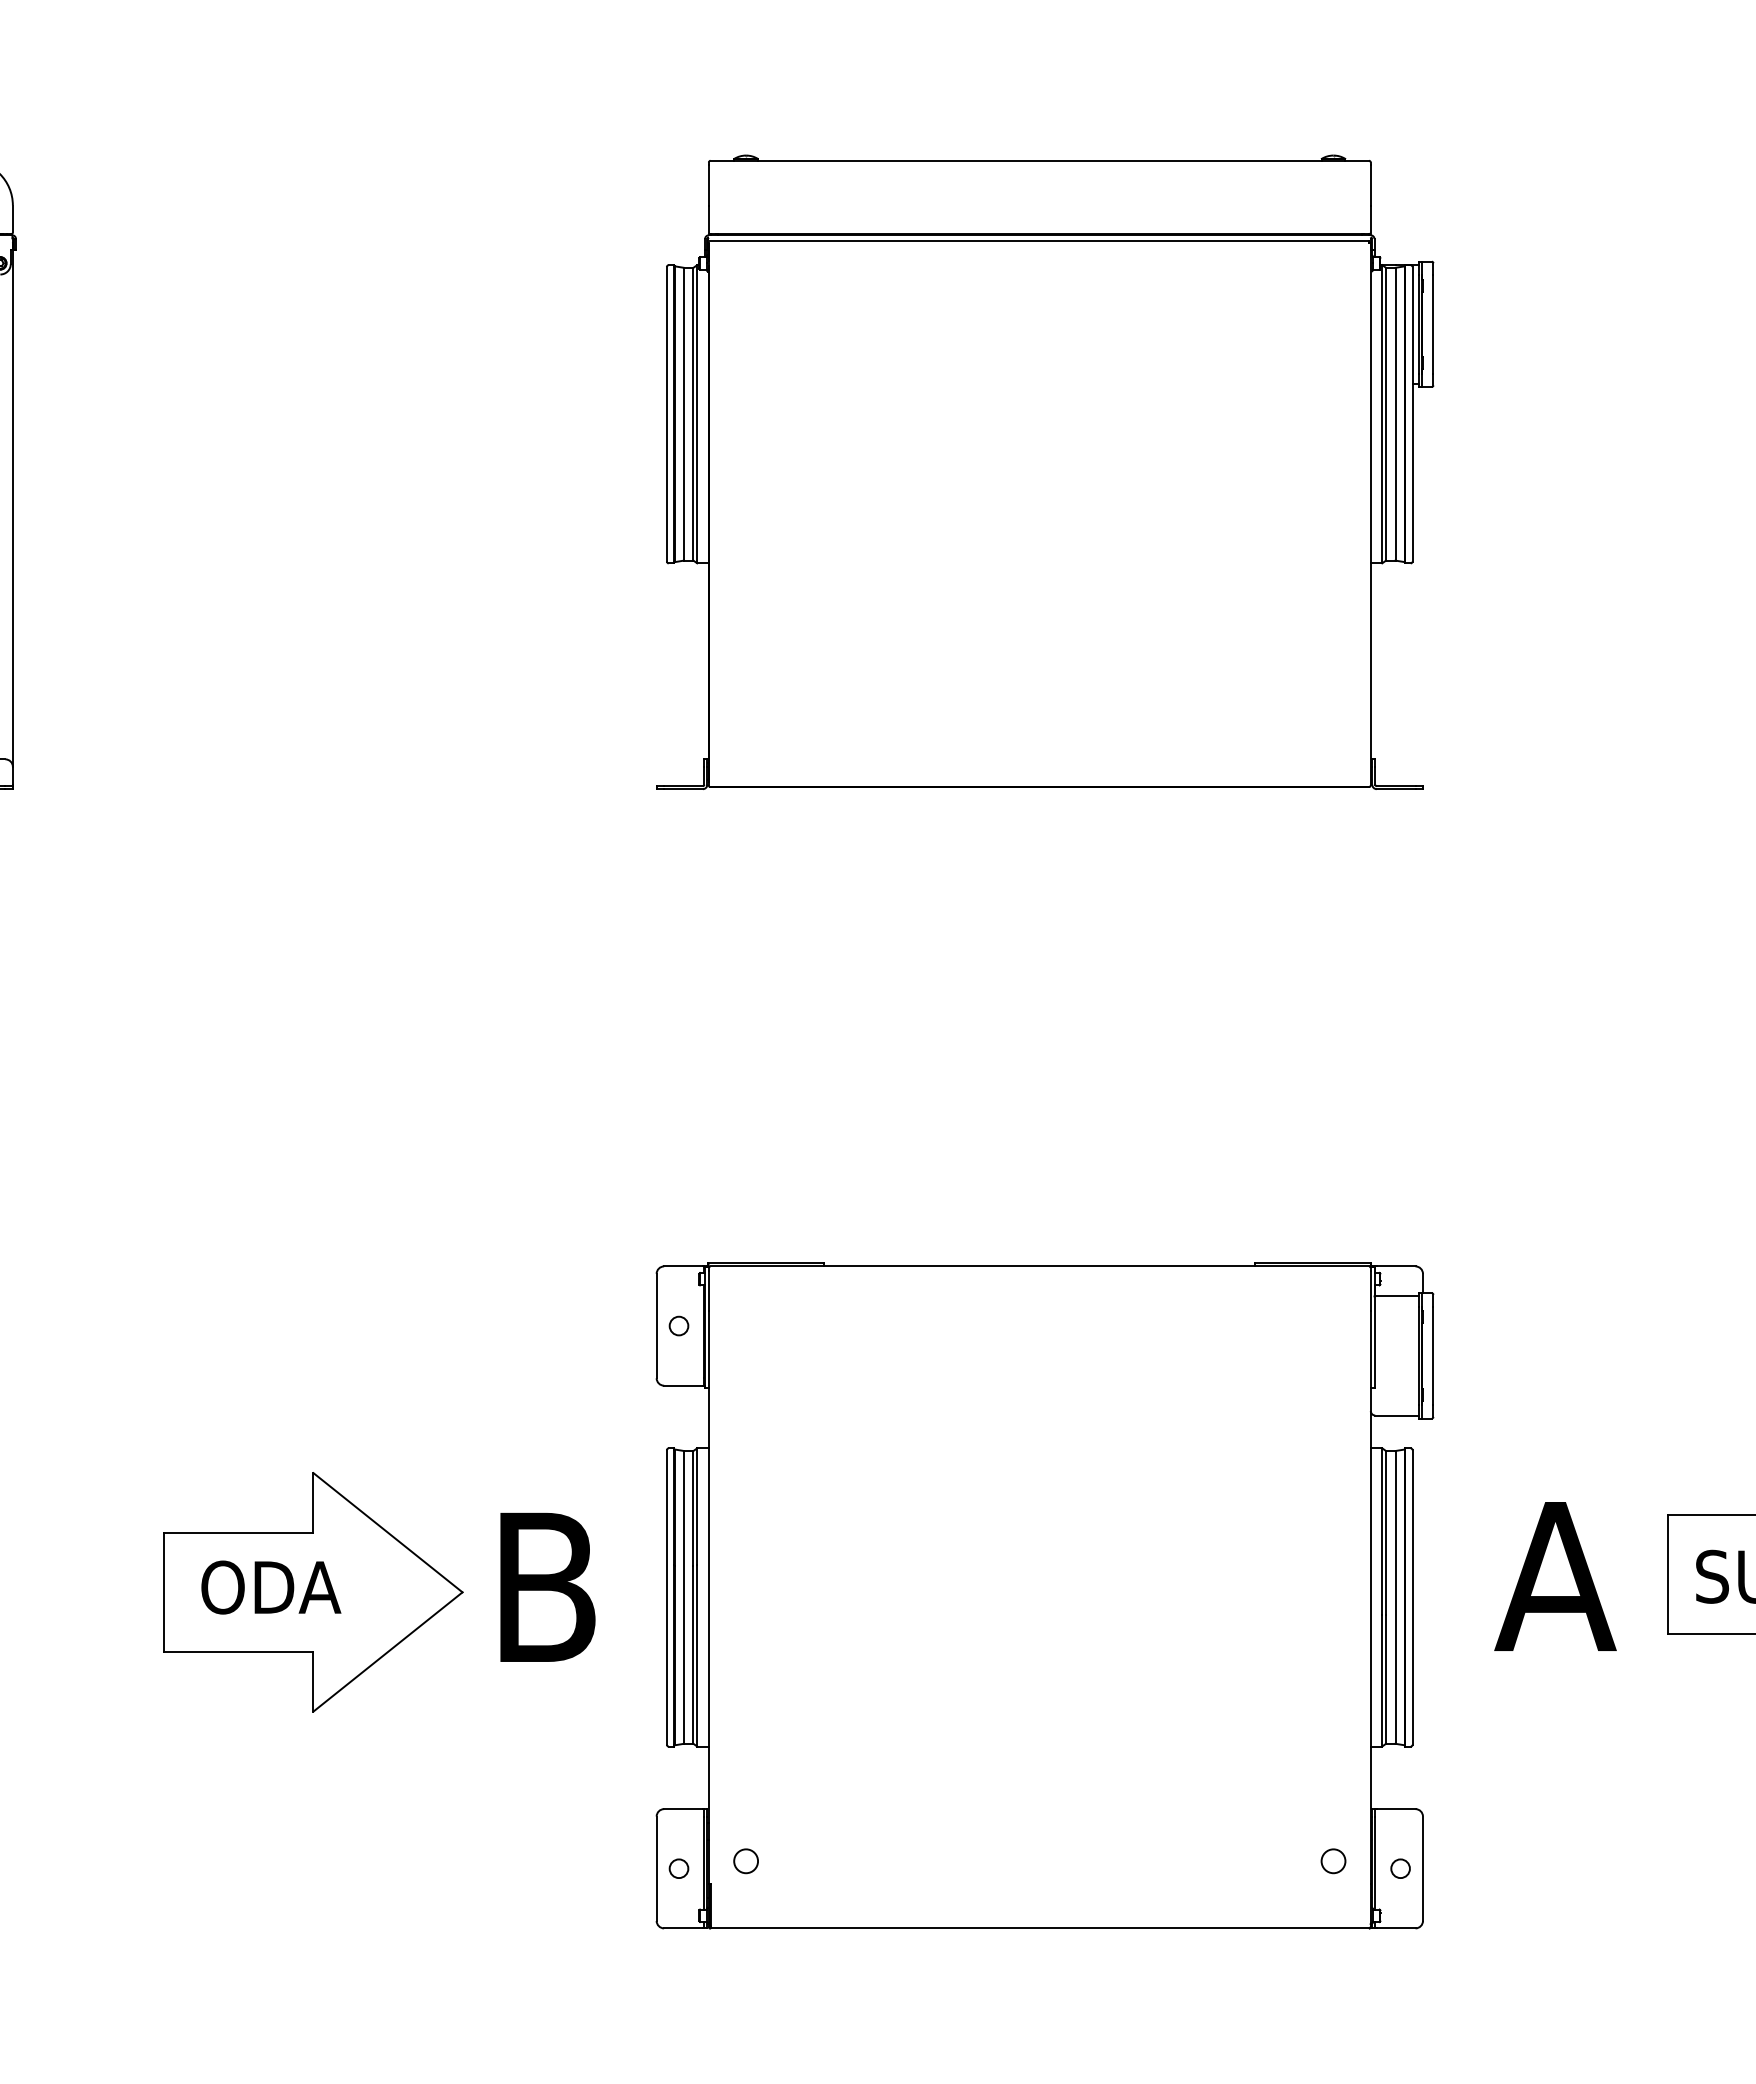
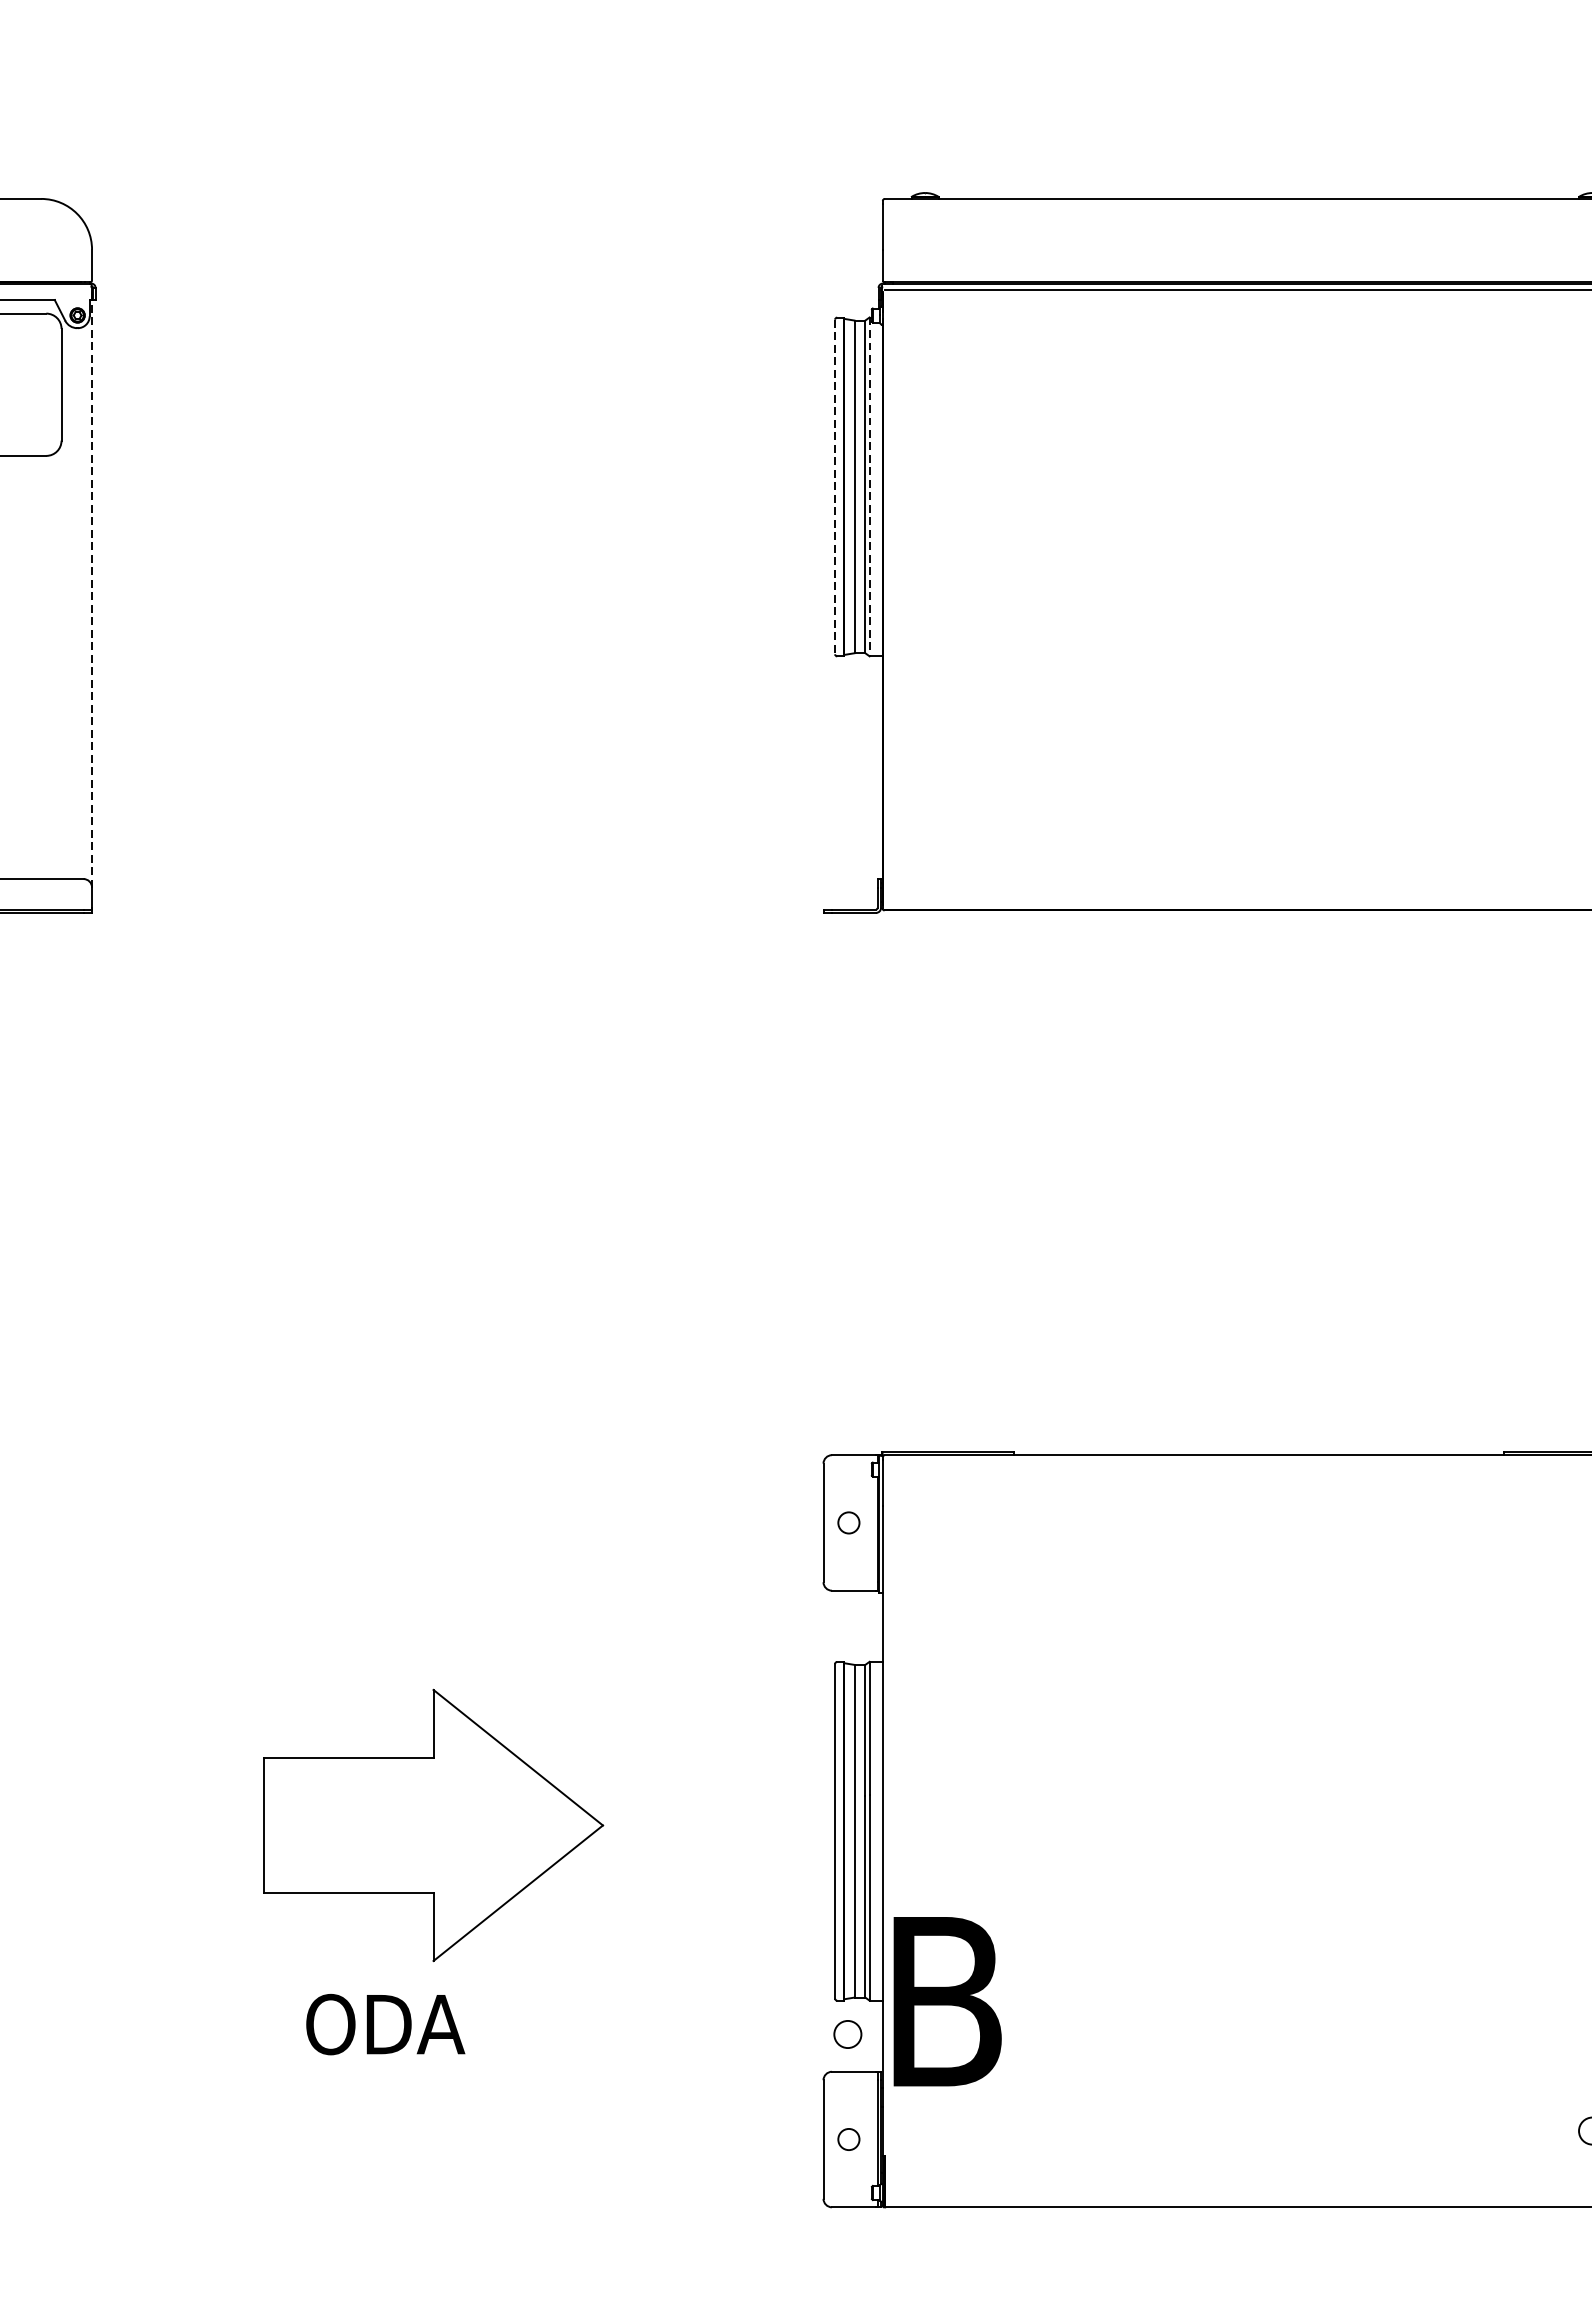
line: (666, 414) -> (834, 487), solid -> dashed
line: (697, 414) -> (869, 487), solid -> dashed
line: (12, 504) -> (91, 589), solid -> dashed
text: (547, 1586) -> (947, 2000), moved
text: (271, 1587) -> (385, 2024), moved
circle: (745, 1861) -> (847, 2034), moved

